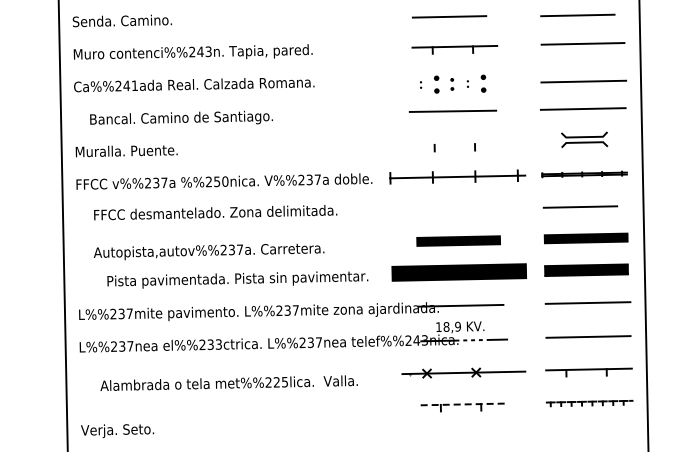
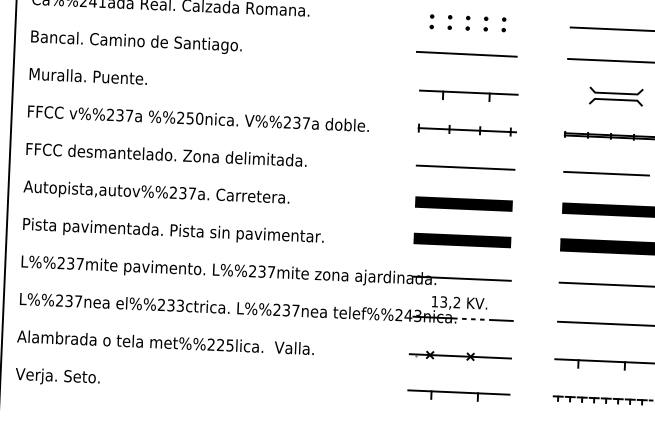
part: (467, 83) -> (485, 23), size x1.67
part: (483, 83) -> (503, 24), size x0.71
part: (420, 84) -> (431, 21), size x1.67
part: (436, 84) -> (449, 22), size x0.71
text: (181, 117) -> (136, 40), moved
line: (456, 144) -> (468, 92), added
part: (457, 176) -> (467, 129), size x0.62
line: (457, 209) -> (464, 167), added
text: (215, 212) -> (166, 154), moved
text: (209, 251) -> (157, 193), moved
part: (459, 272) -> (462, 240), size x0.62
text: (237, 279) -> (173, 231), moved
text: (451, 326) -> (449, 301), 18,9 -> 13,2
part: (463, 373) -> (459, 356), size x0.71
text: (228, 382) -> (165, 341), moved
line: (464, 404) -> (458, 392), dashed -> solid
text: (117, 431) -> (57, 377), moved

